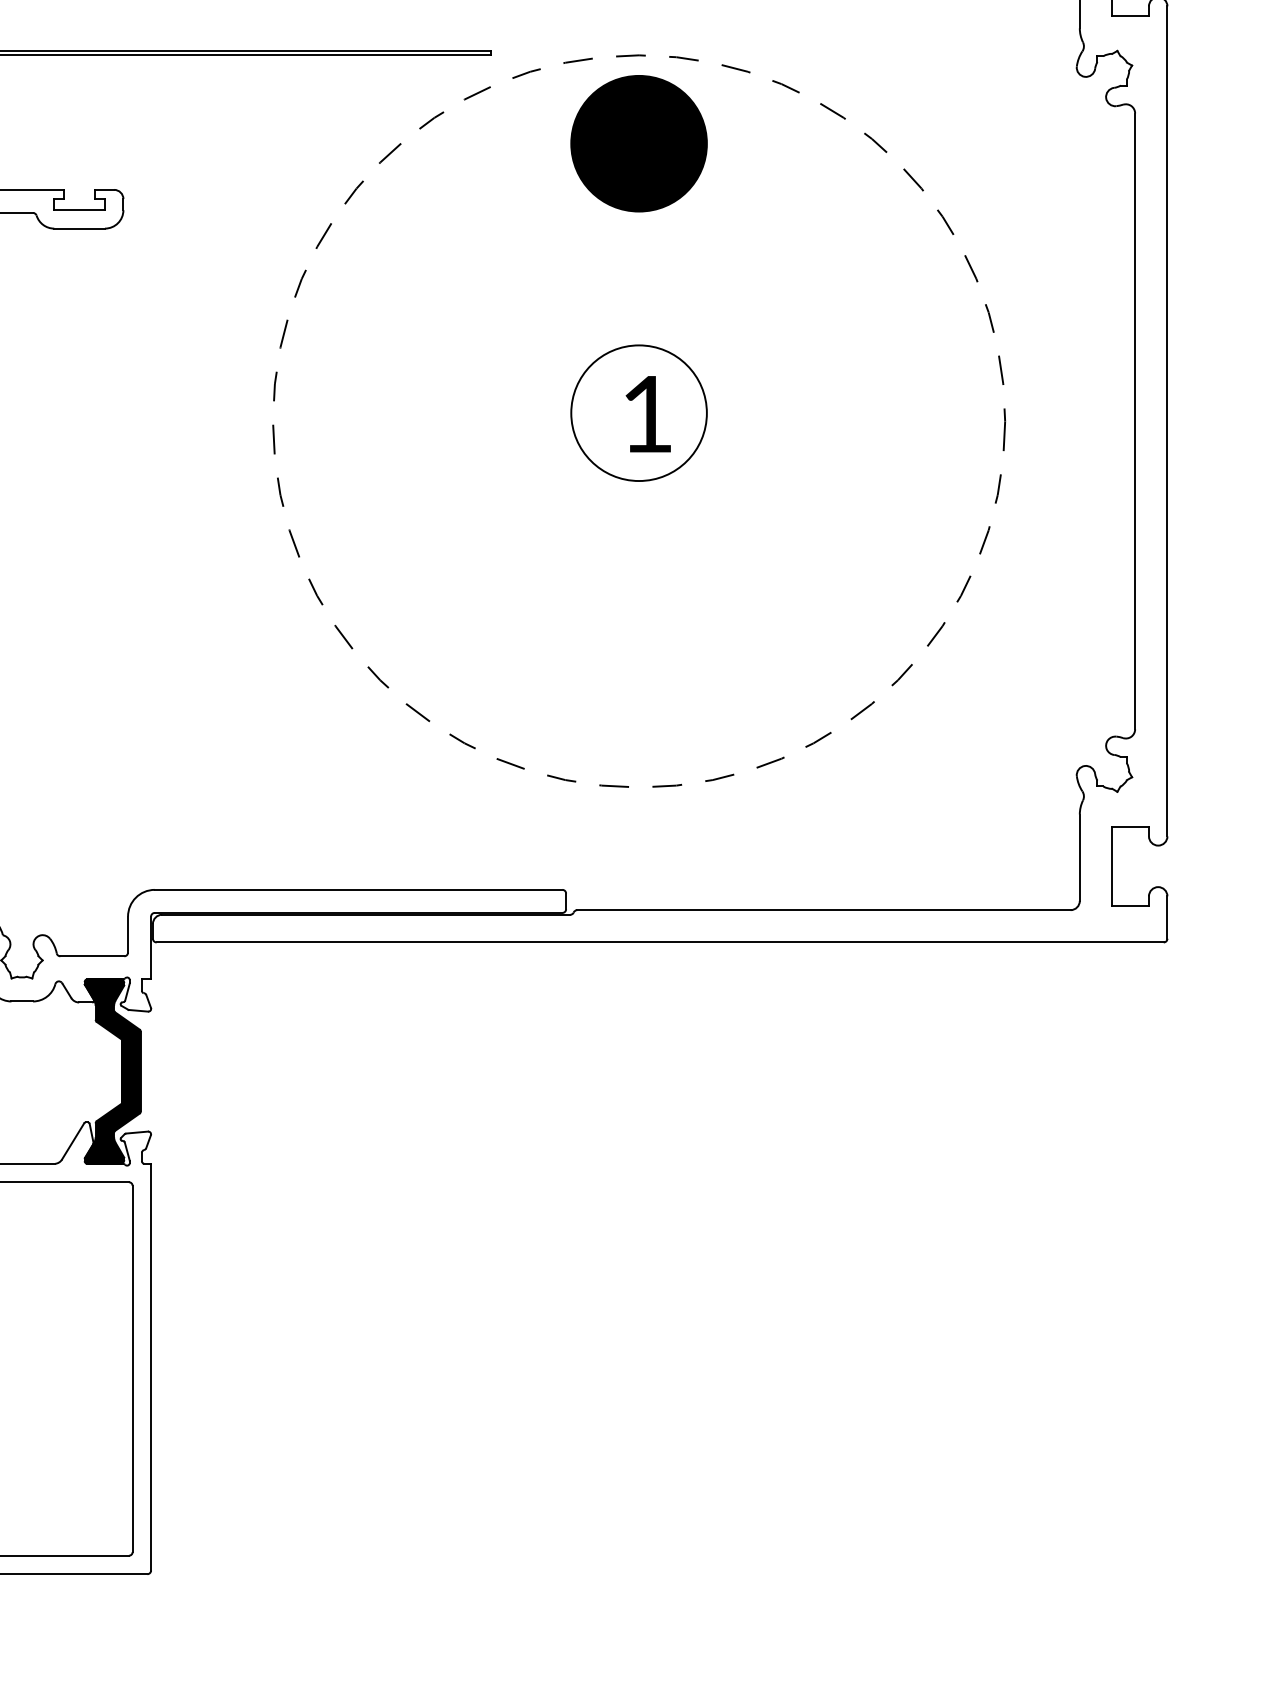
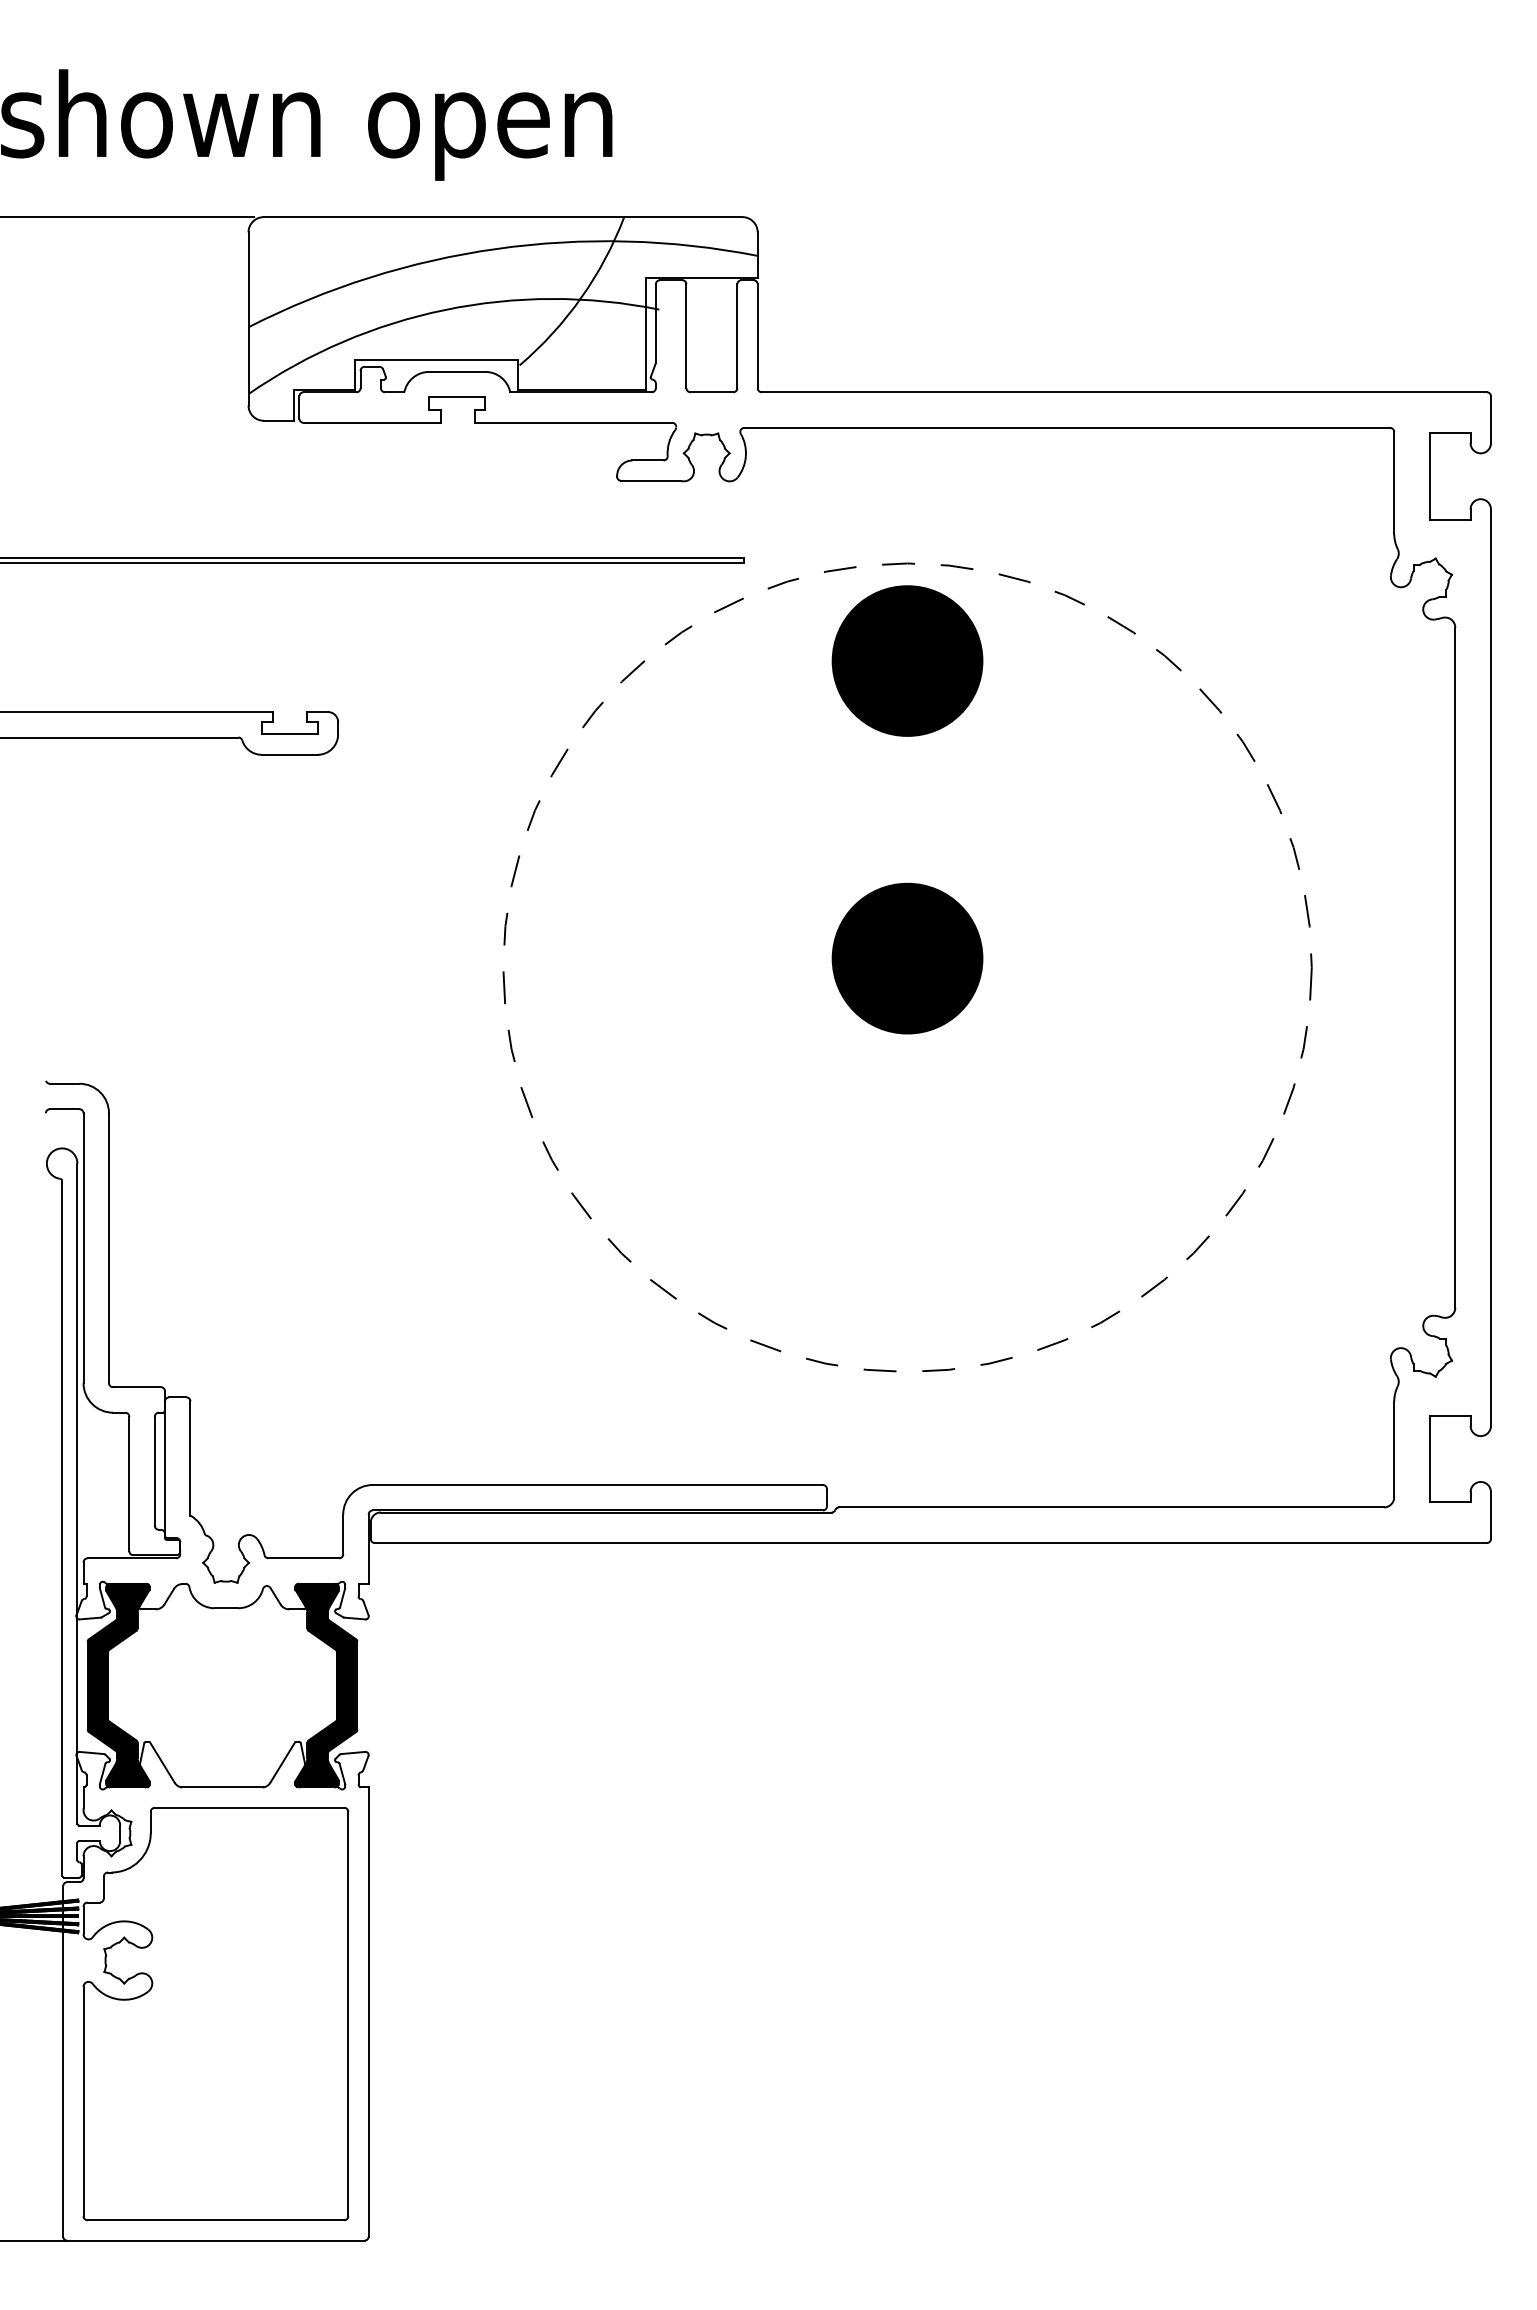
fill: (639, 413) -> (907, 958), added

